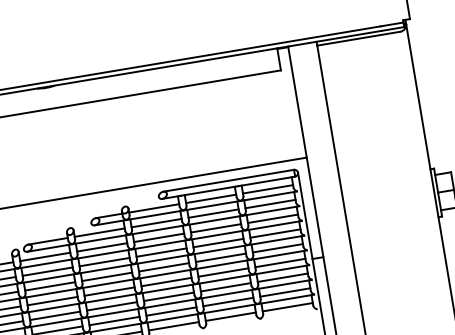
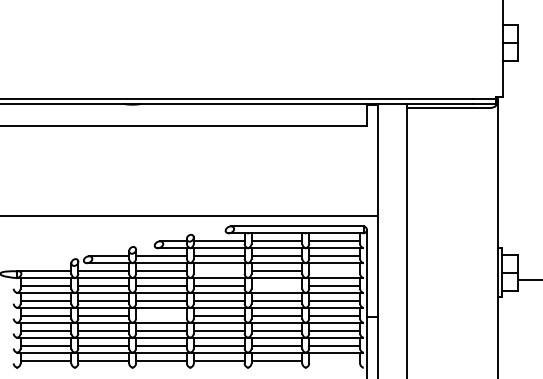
line: (272, 219) -> (334, 271), removed
line: (158, 238) -> (218, 271), removed
line: (218, 243) -> (276, 286), removed
line: (109, 292) -> (161, 316), removed
line: (287, 306) -> (334, 360), removed

